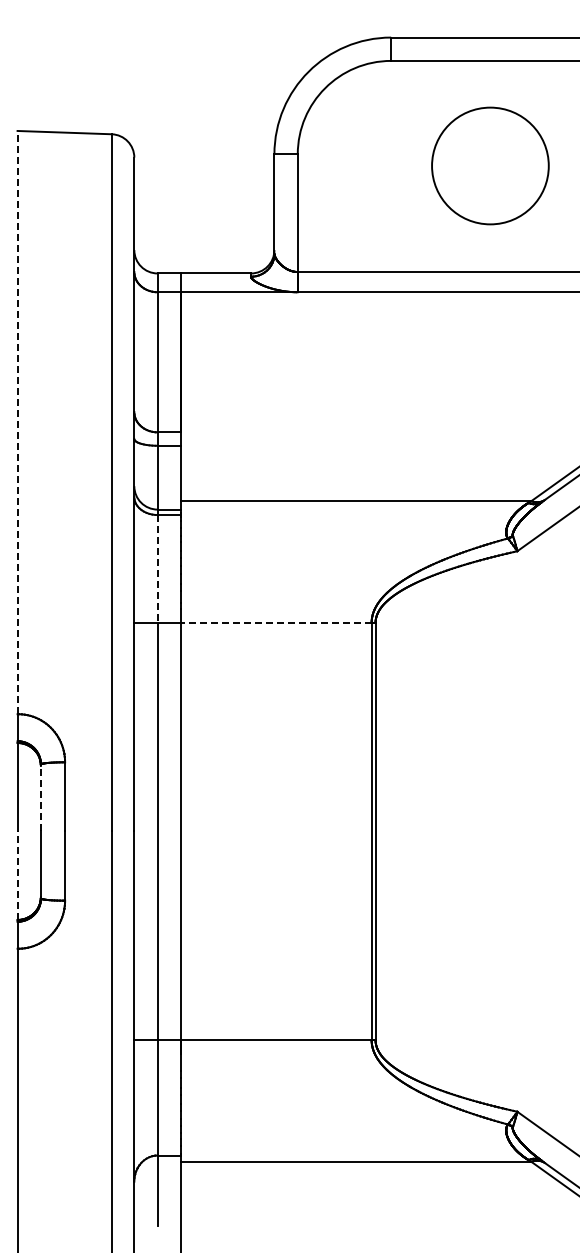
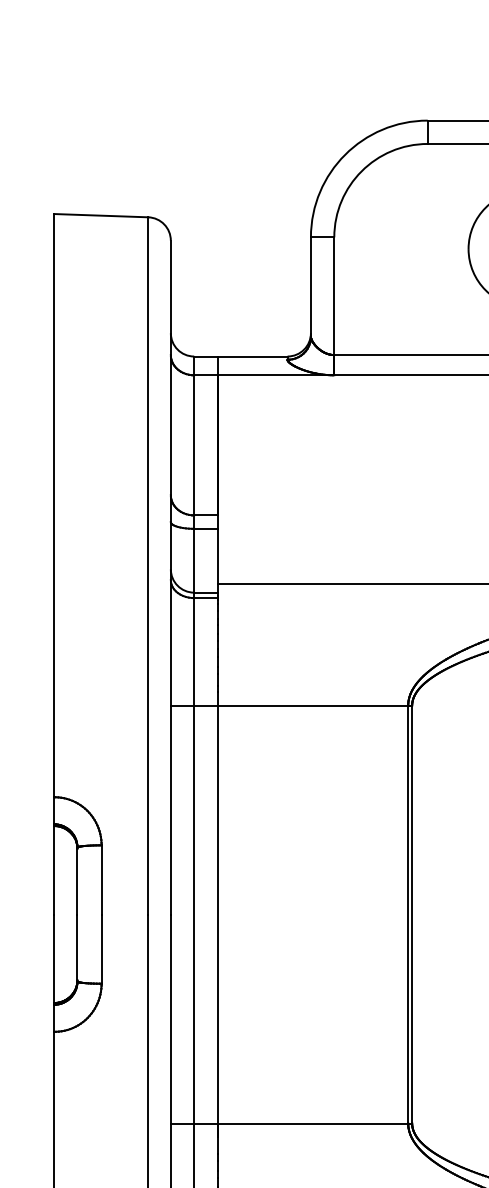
line: (17, 422) -> (54, 505), dashed -> solid
line: (157, 568) -> (194, 651), dashed -> solid
line: (275, 622) -> (312, 705), dashed -> solid
line: (40, 797) -> (77, 880), dashed -> solid
line: (17, 875) -> (54, 958), dashed -> solid

